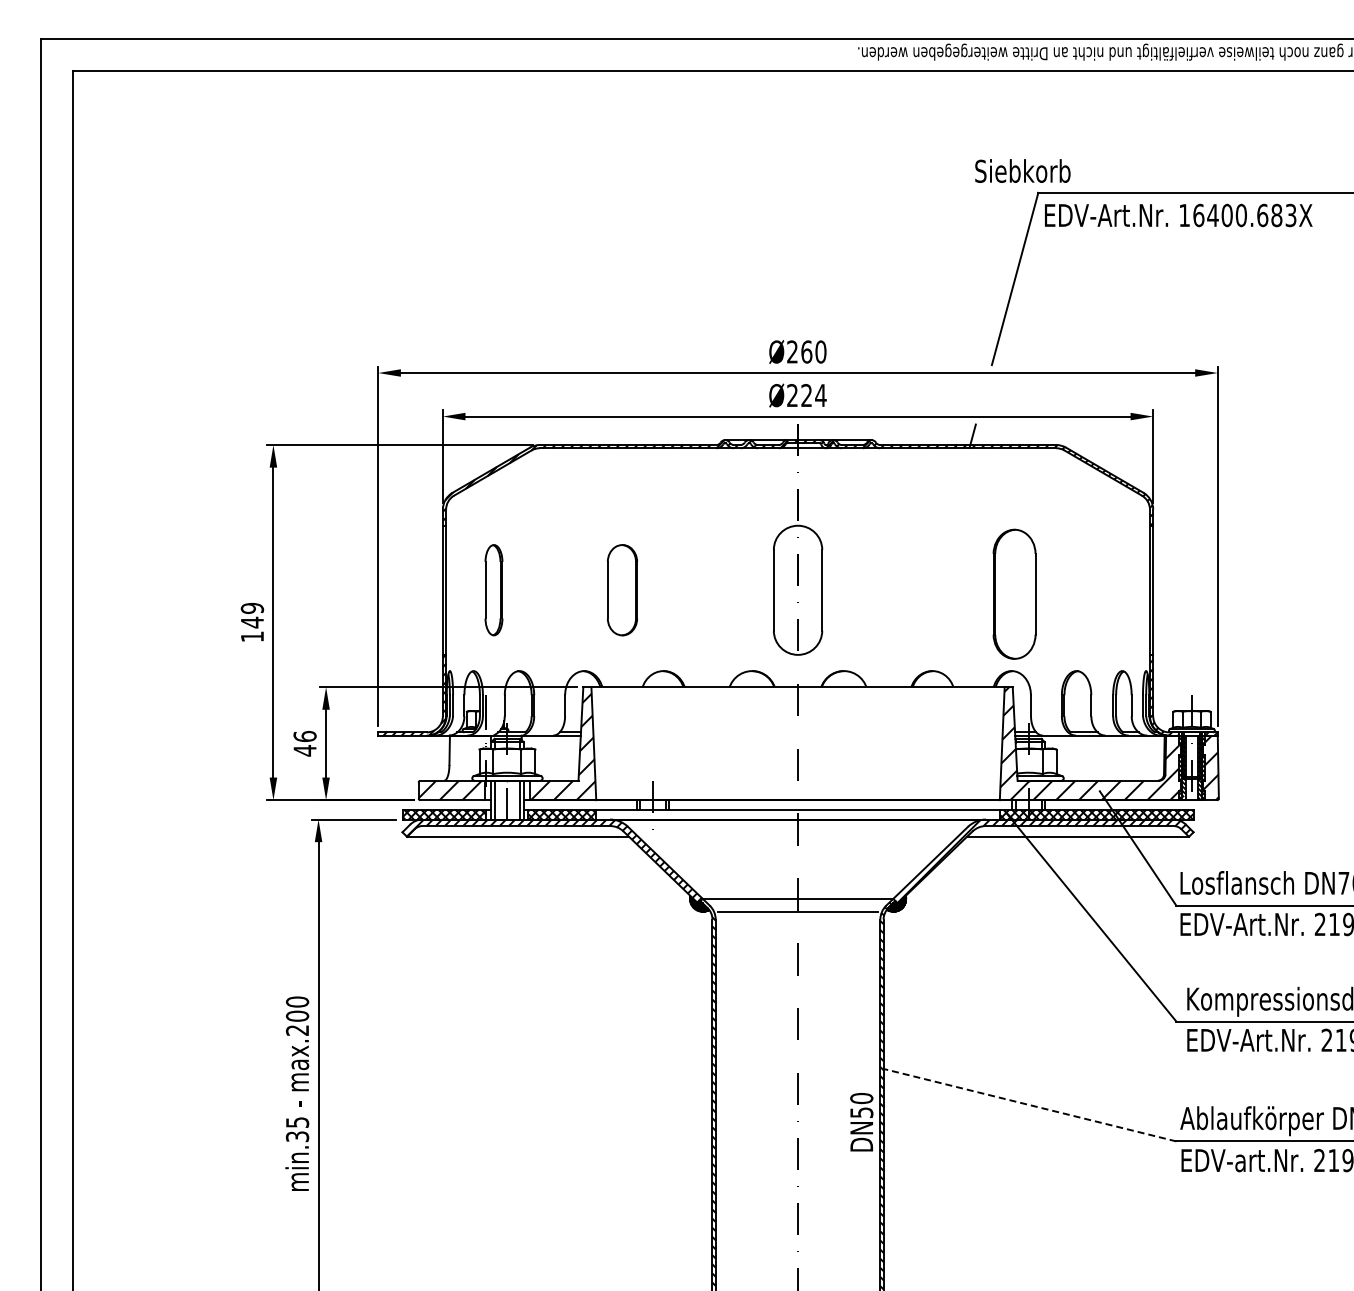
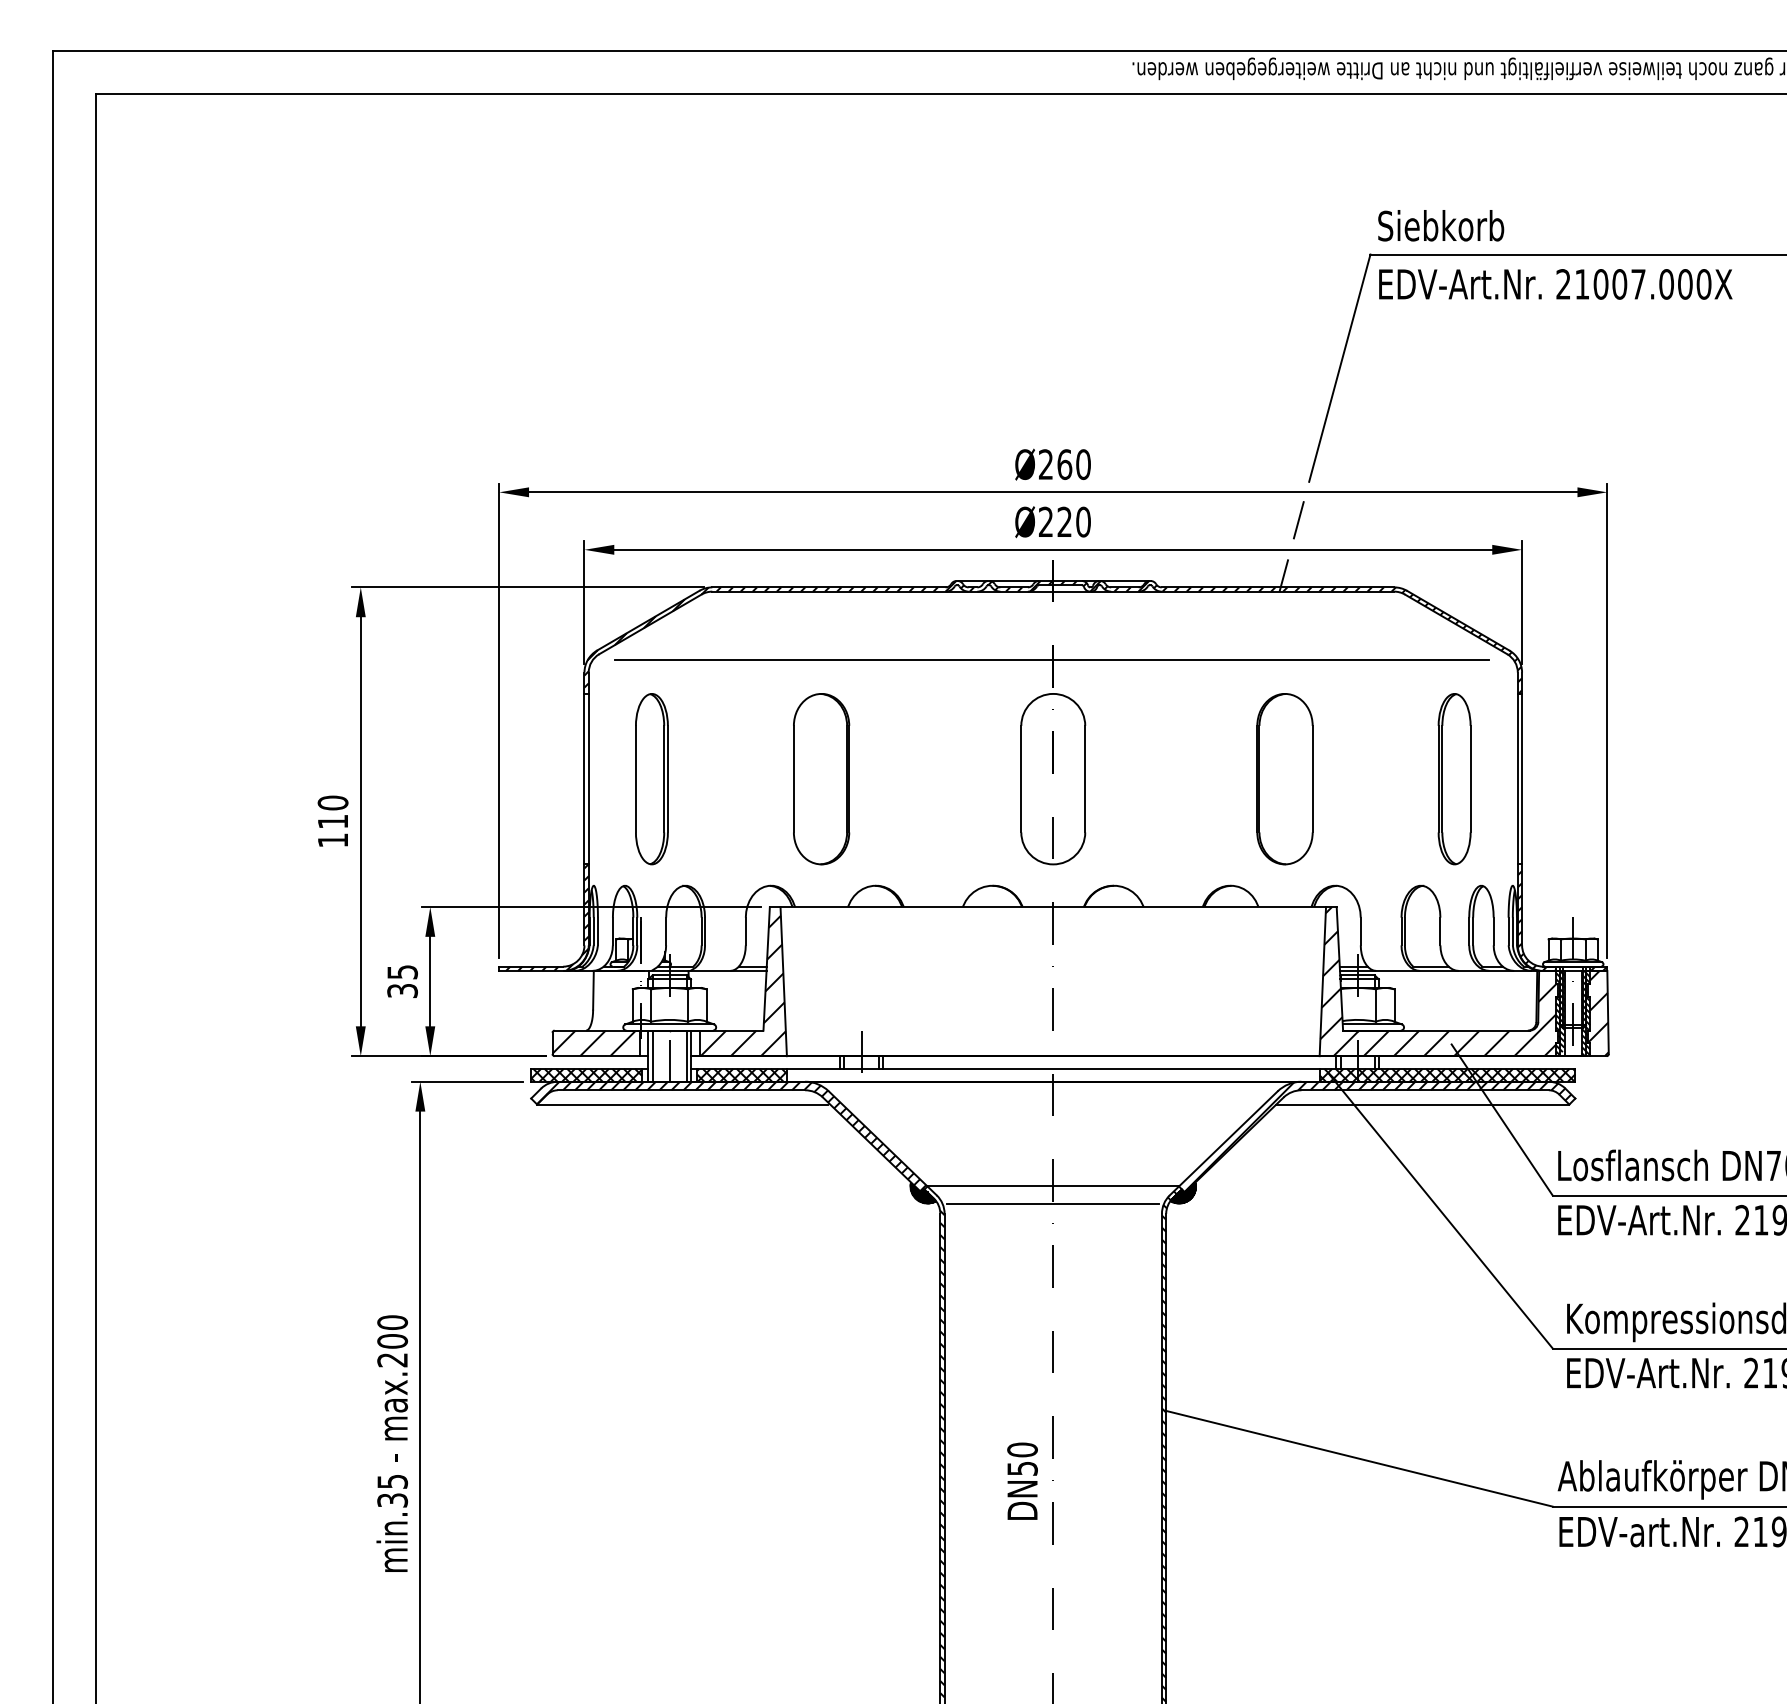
text: (1022, 170) -> (1440, 224), moved
text: (1237, 215) -> (1633, 284), 16400.683X -> 21007.000X
line: (983, 393) -> (1298, 519), added
text: (820, 395) -> (1082, 522), Ø224 -> Ø220
line: (797, 499) -> (1052, 659), added
part: (493, 589) -> (651, 778), size x1.43
part: (622, 589) -> (821, 778), size x1.43
part: (1102, 589) -> (1455, 778), added
part: (1014, 593) -> (1284, 778), moved
text: (252, 615) -> (333, 812), 149 -> 110
text: (304, 743) -> (401, 981), 46 -> 35
line: (1029, 1104) -> (1358, 1457), dashed -> solid
text: (861, 1122) -> (1022, 1481), moved

